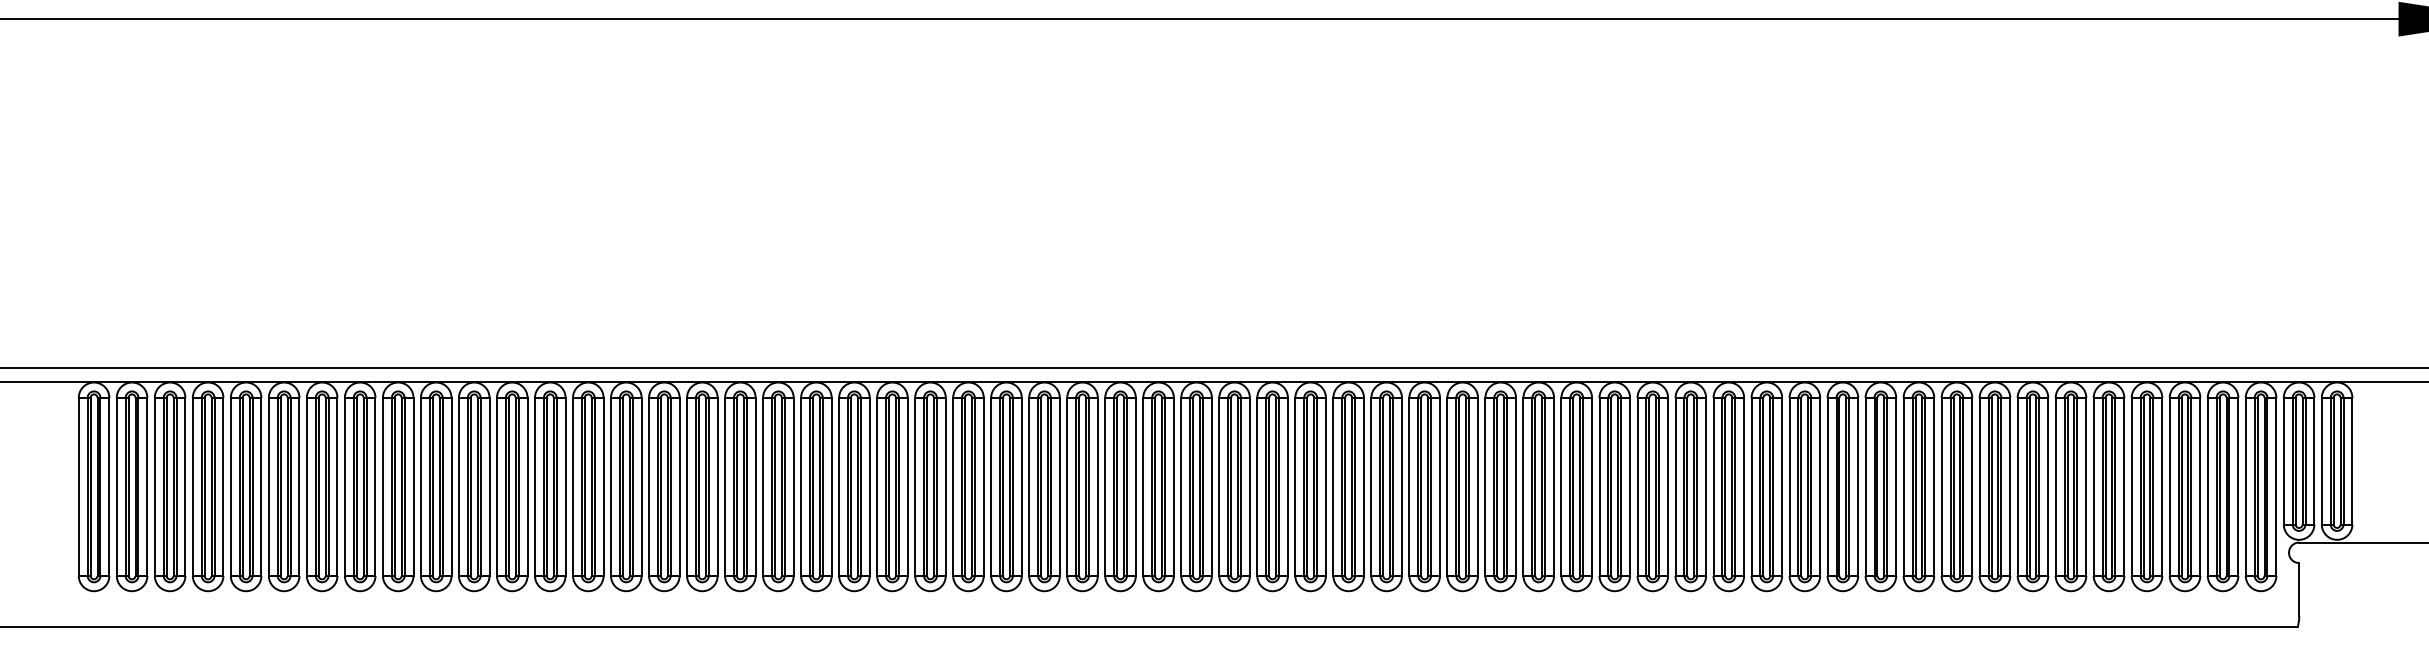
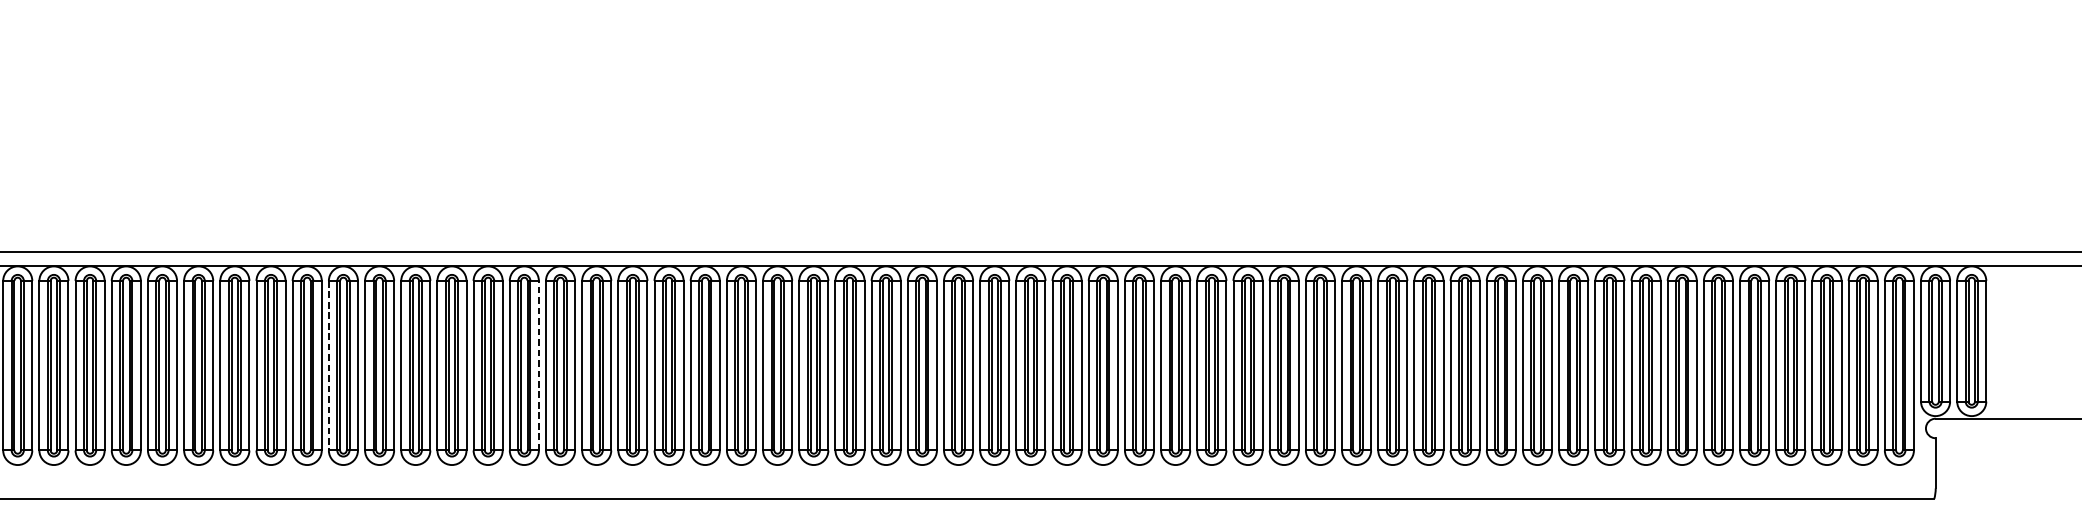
line: (831, 486) -> (538, 365), solid -> dashed
line: (611, 487) -> (329, 366), solid -> dashed

